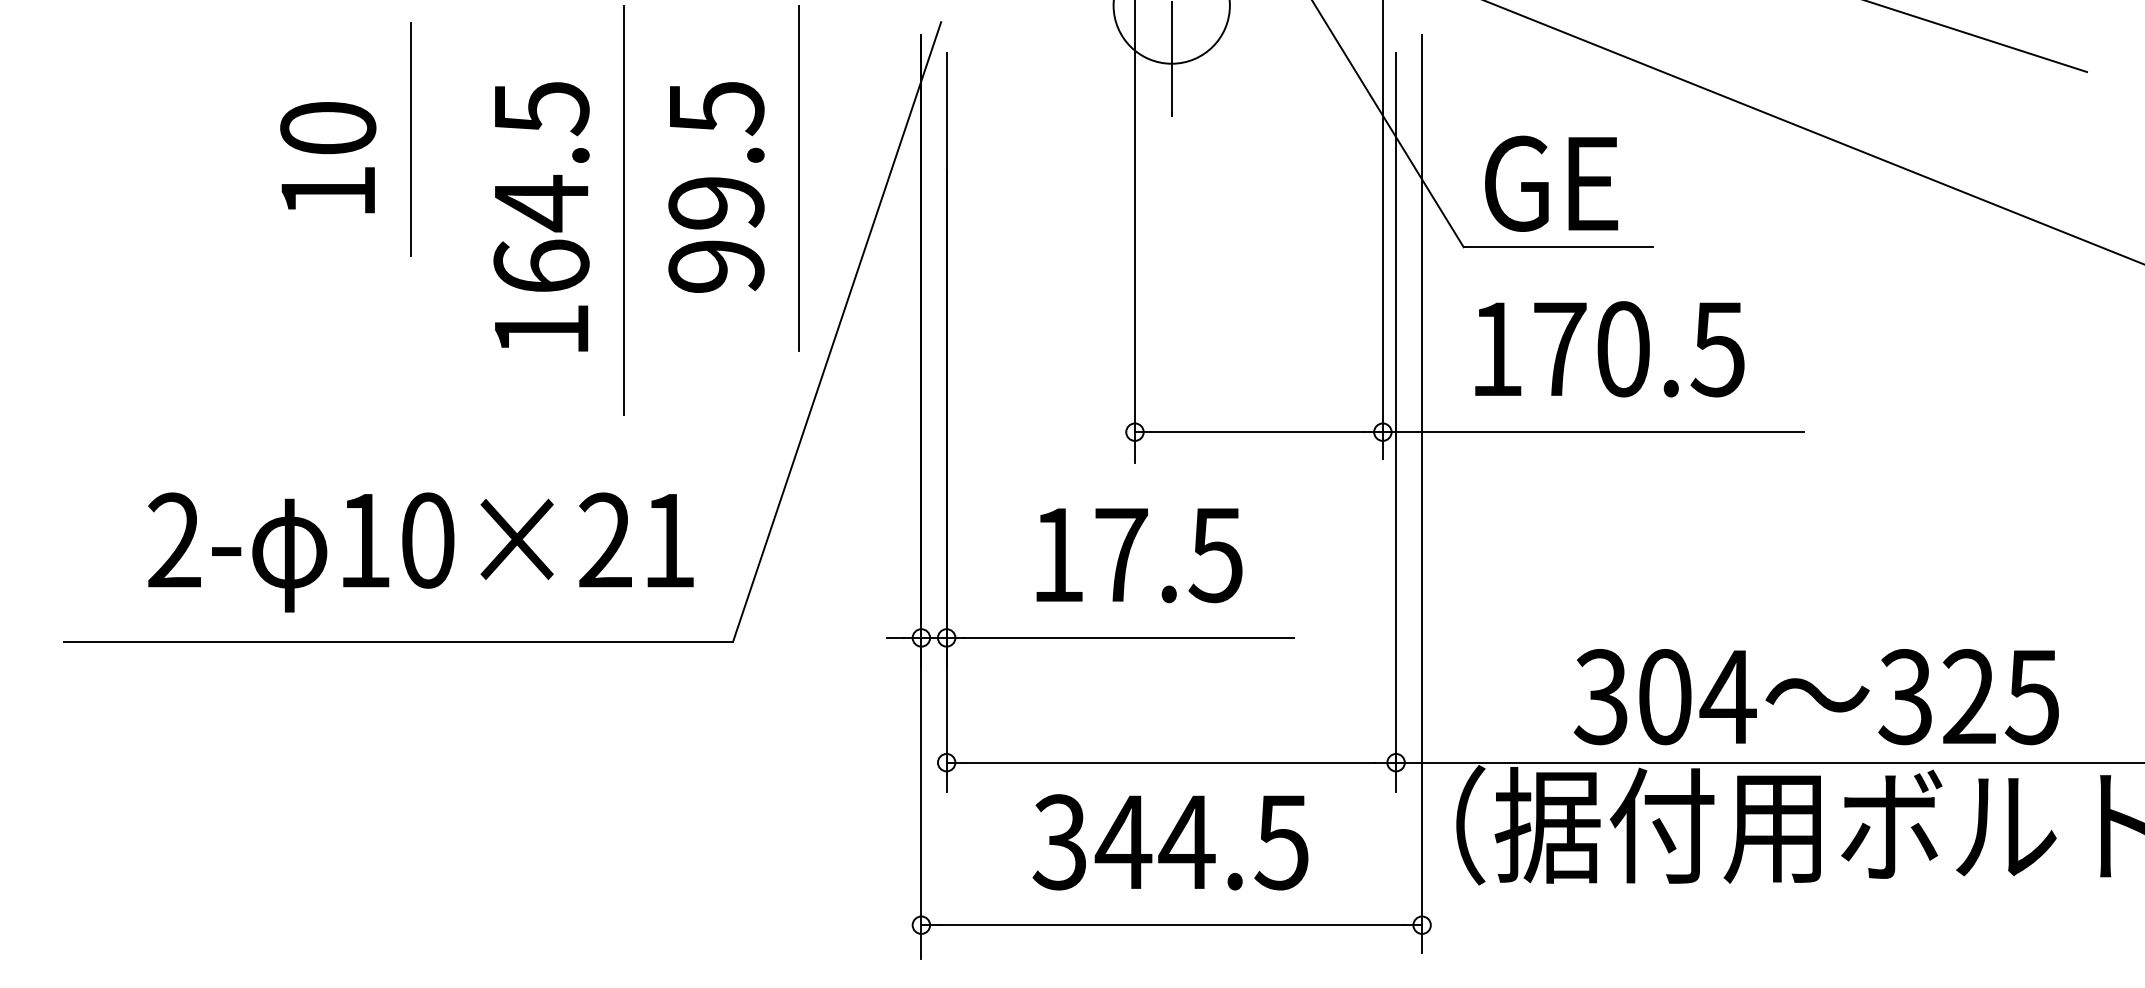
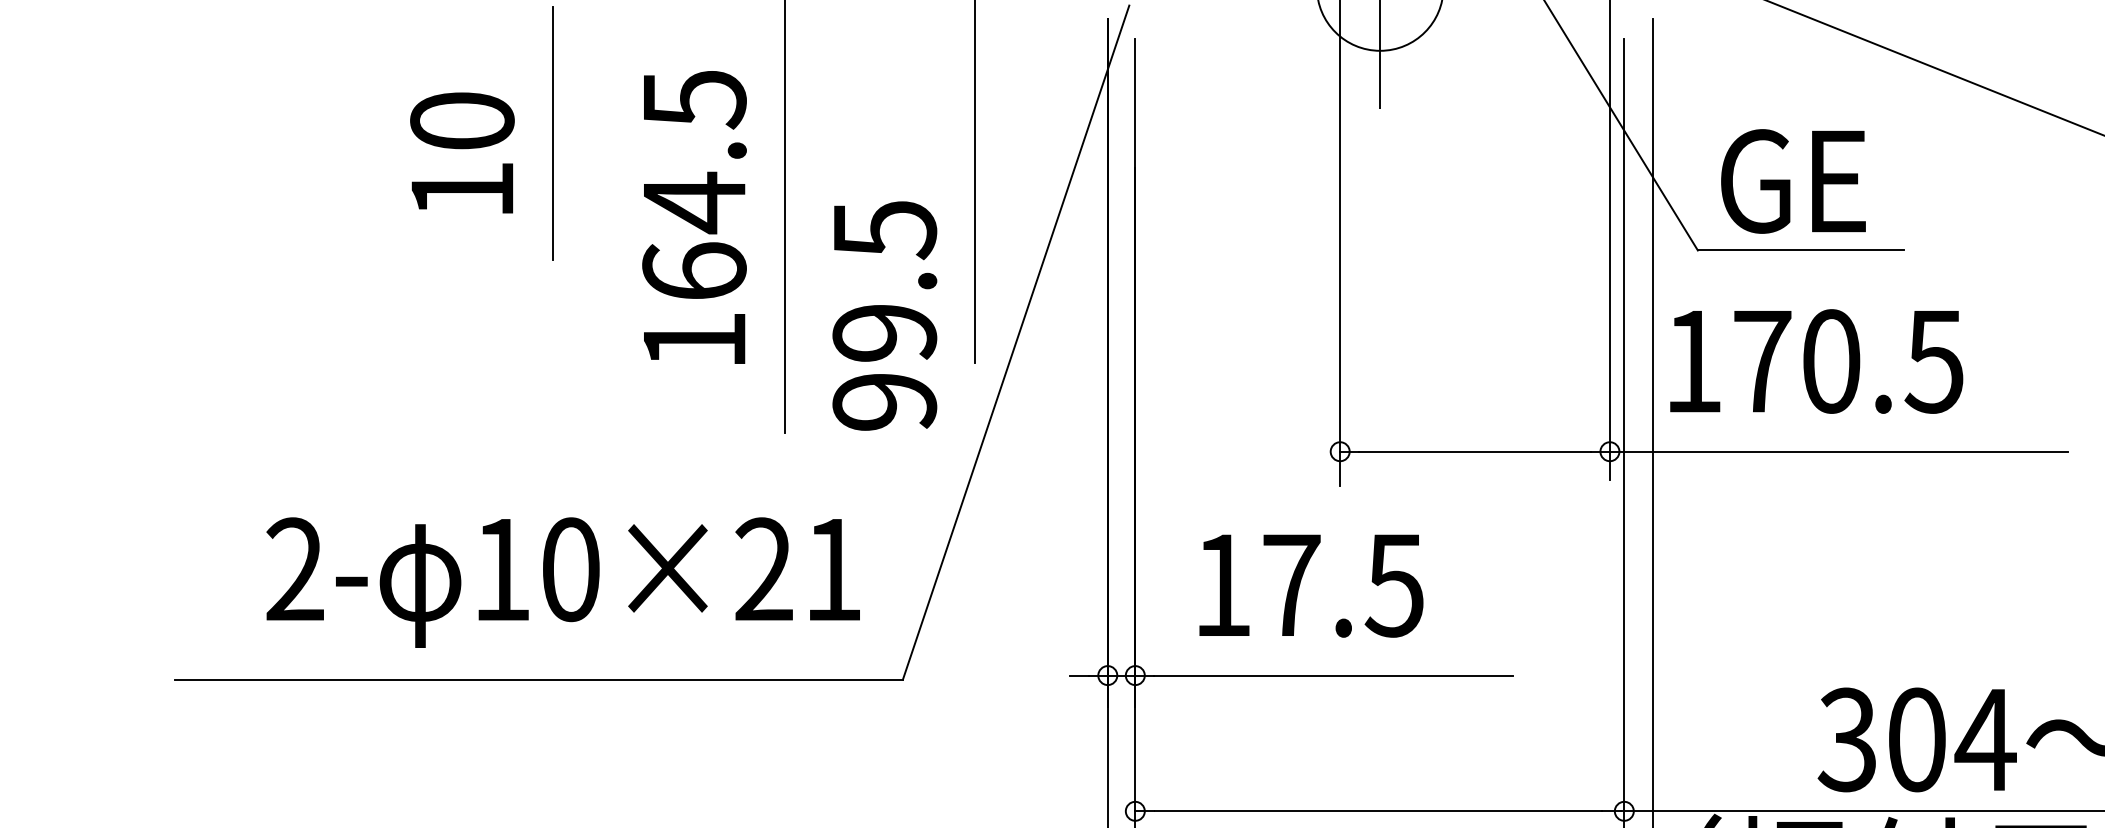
text: (716, 187) -> (884, 316), moved
text: (1609, 349) -> (1816, 361), moved
text: (1139, 555) -> (1311, 585), moved

